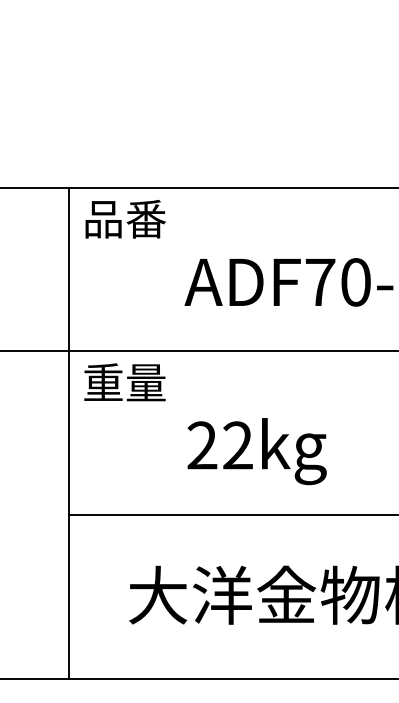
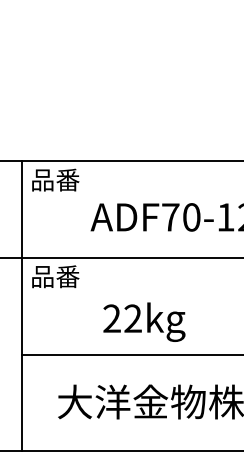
text: (125, 382) -> (55, 276), 重量 -> 品番
text: (257, 450) -> (144, 321), moved

